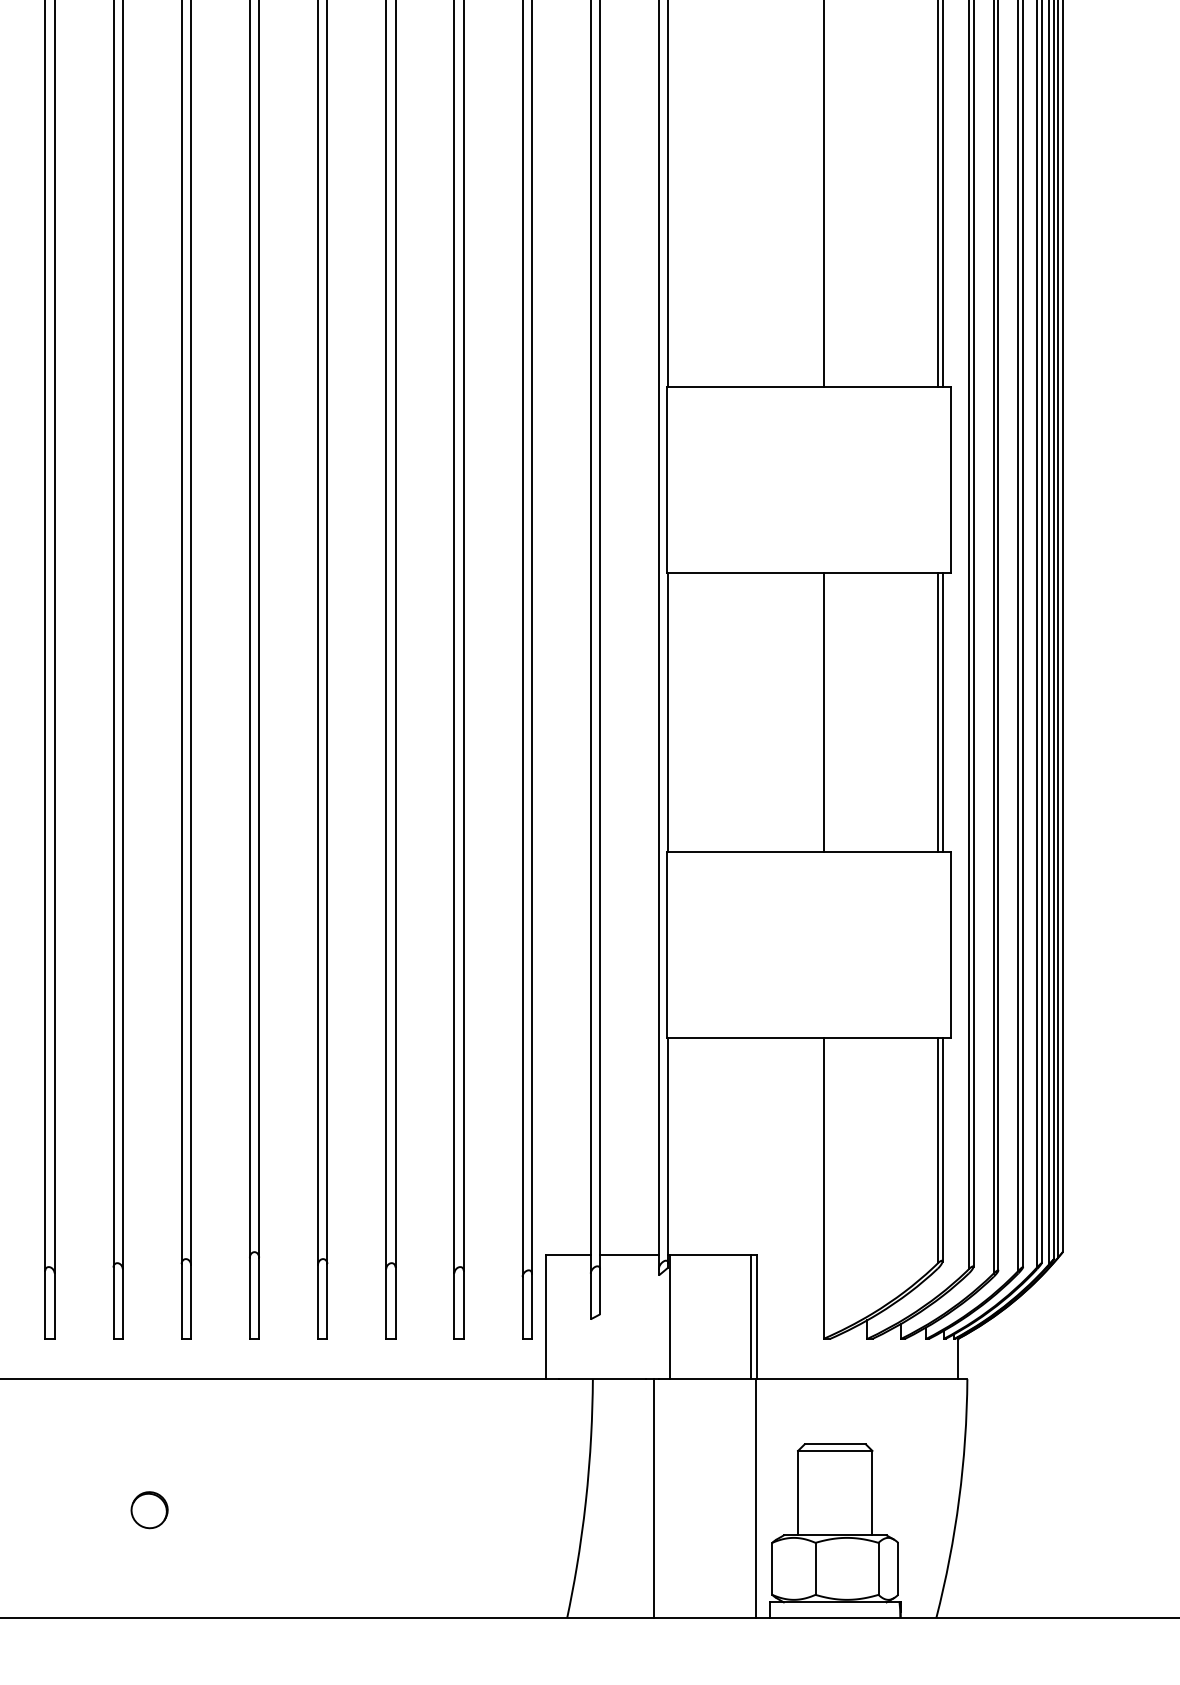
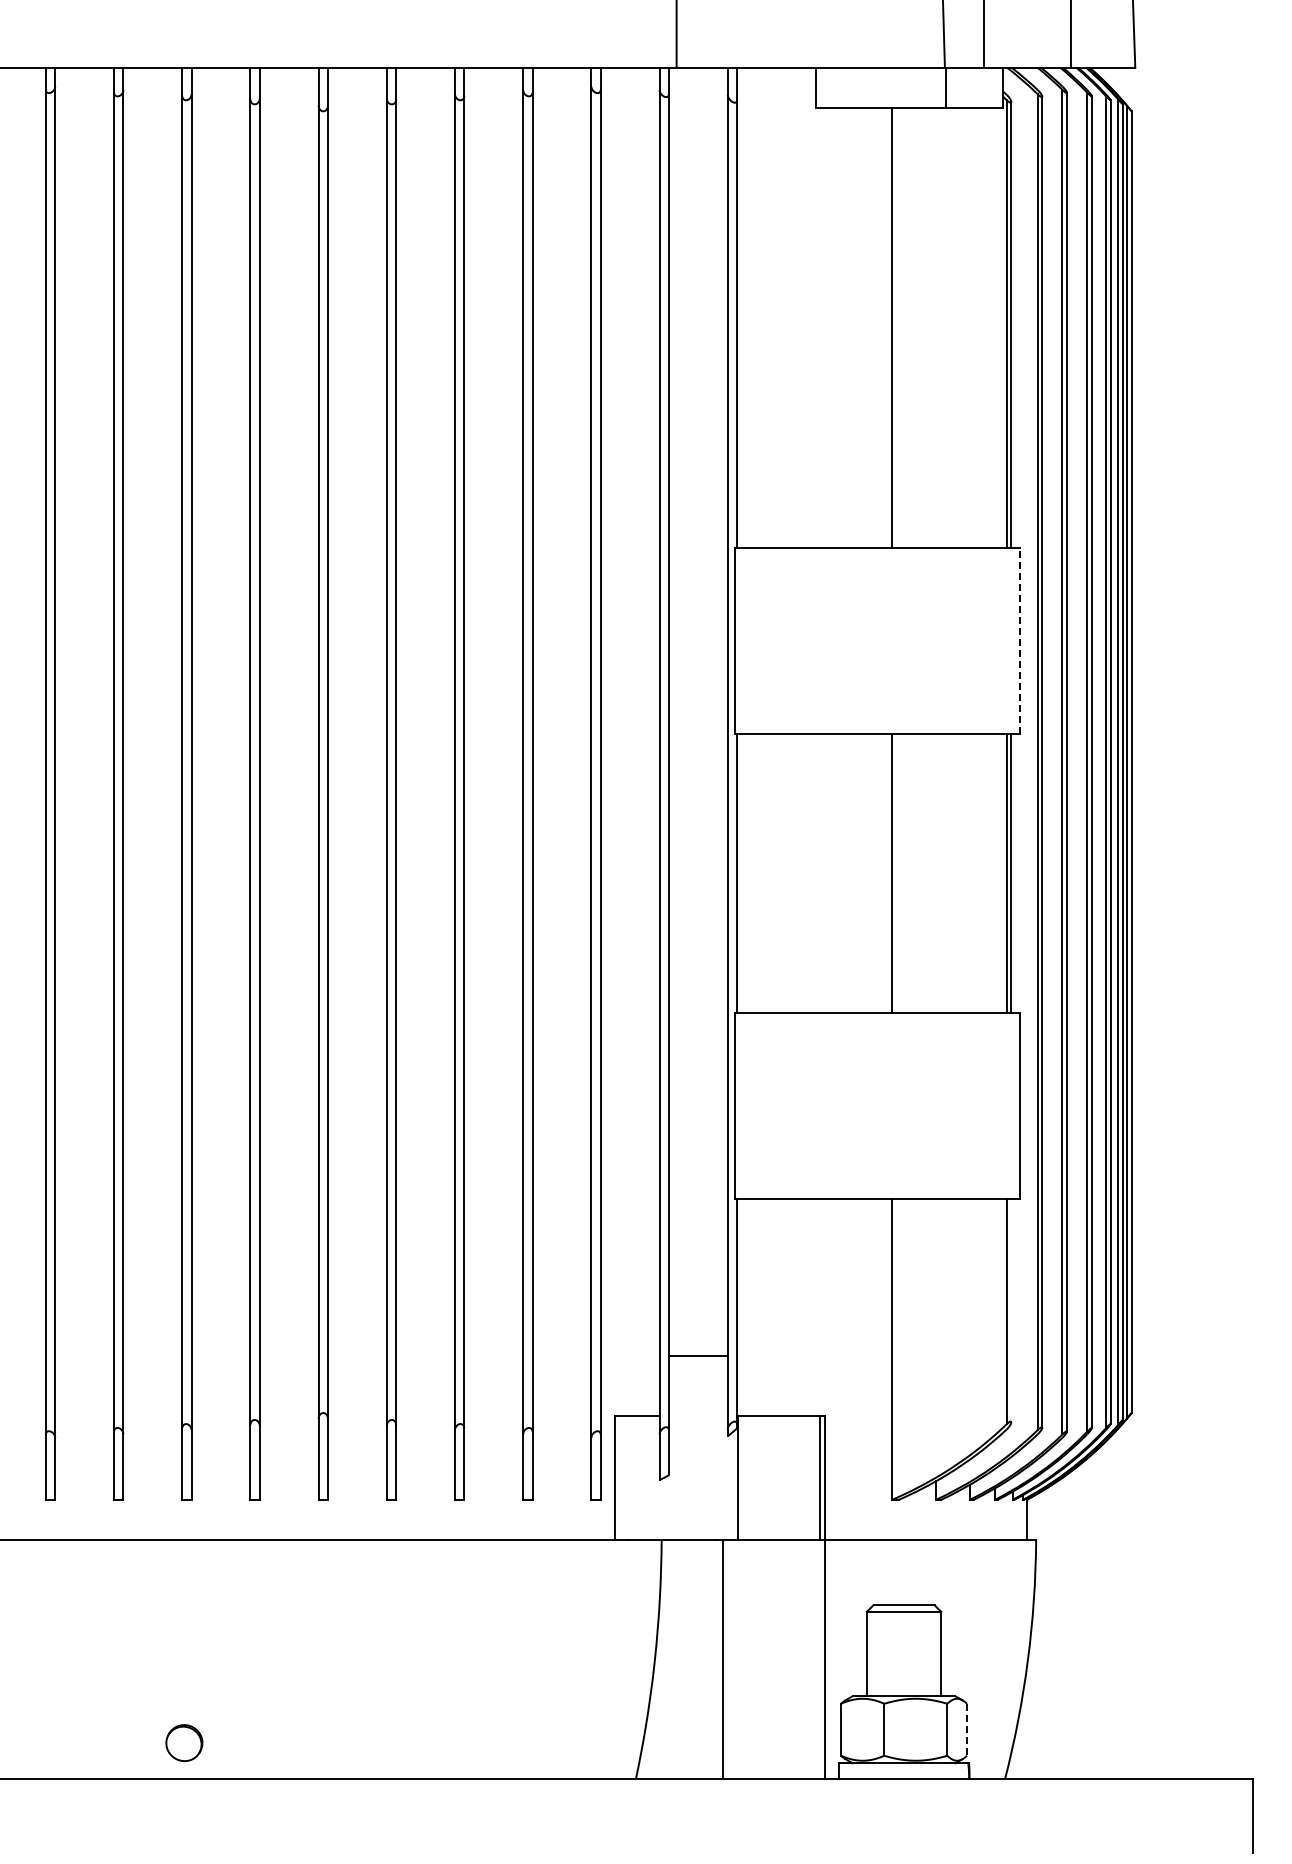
line: (951, 480) -> (1020, 641), solid -> dashed
line: (942, 1149) -> (1011, 1310), removed
line: (628, 1255) -> (697, 1356), moved
part: (149, 1509) -> (184, 1742), moved
line: (898, 1569) -> (967, 1730), solid -> dashed

